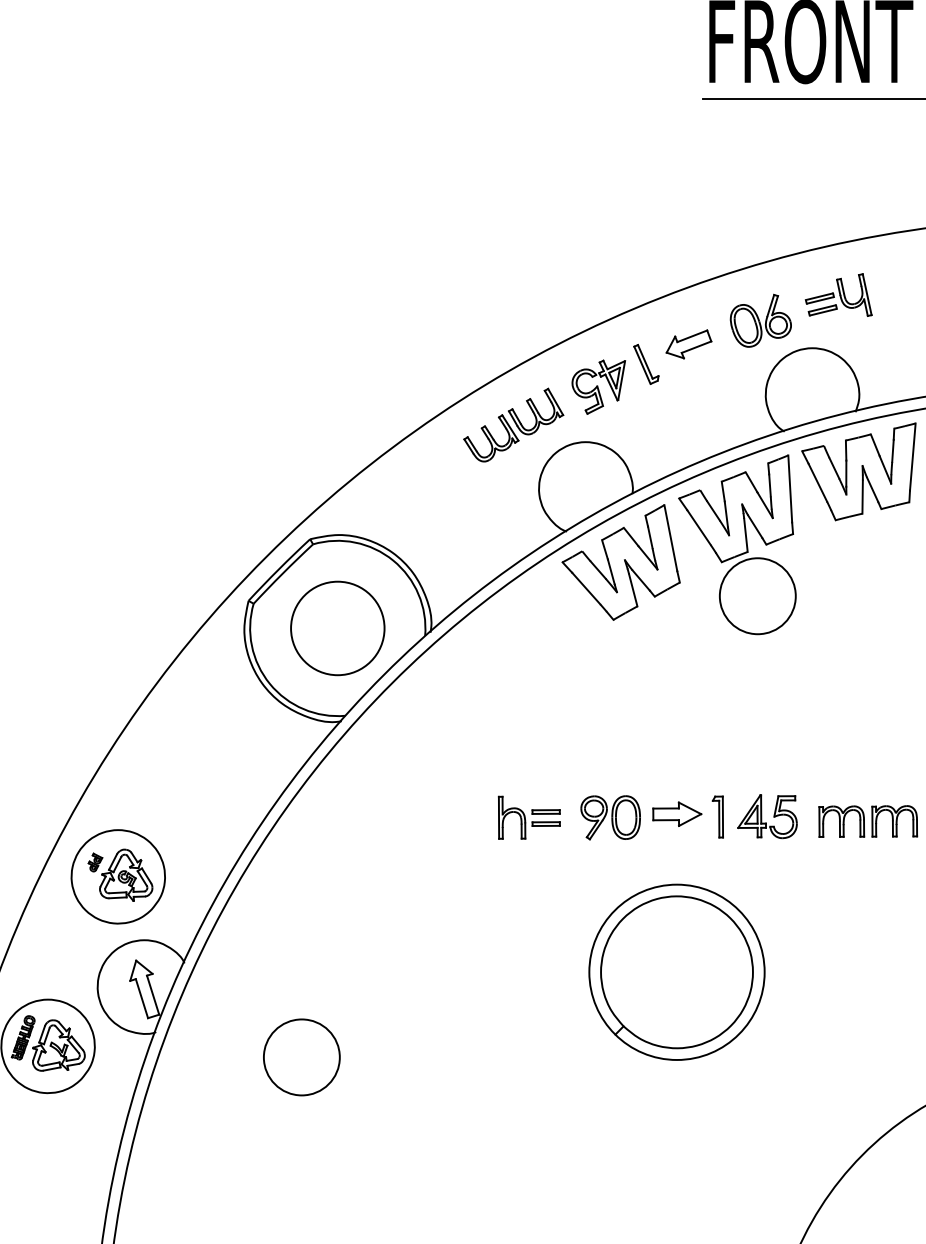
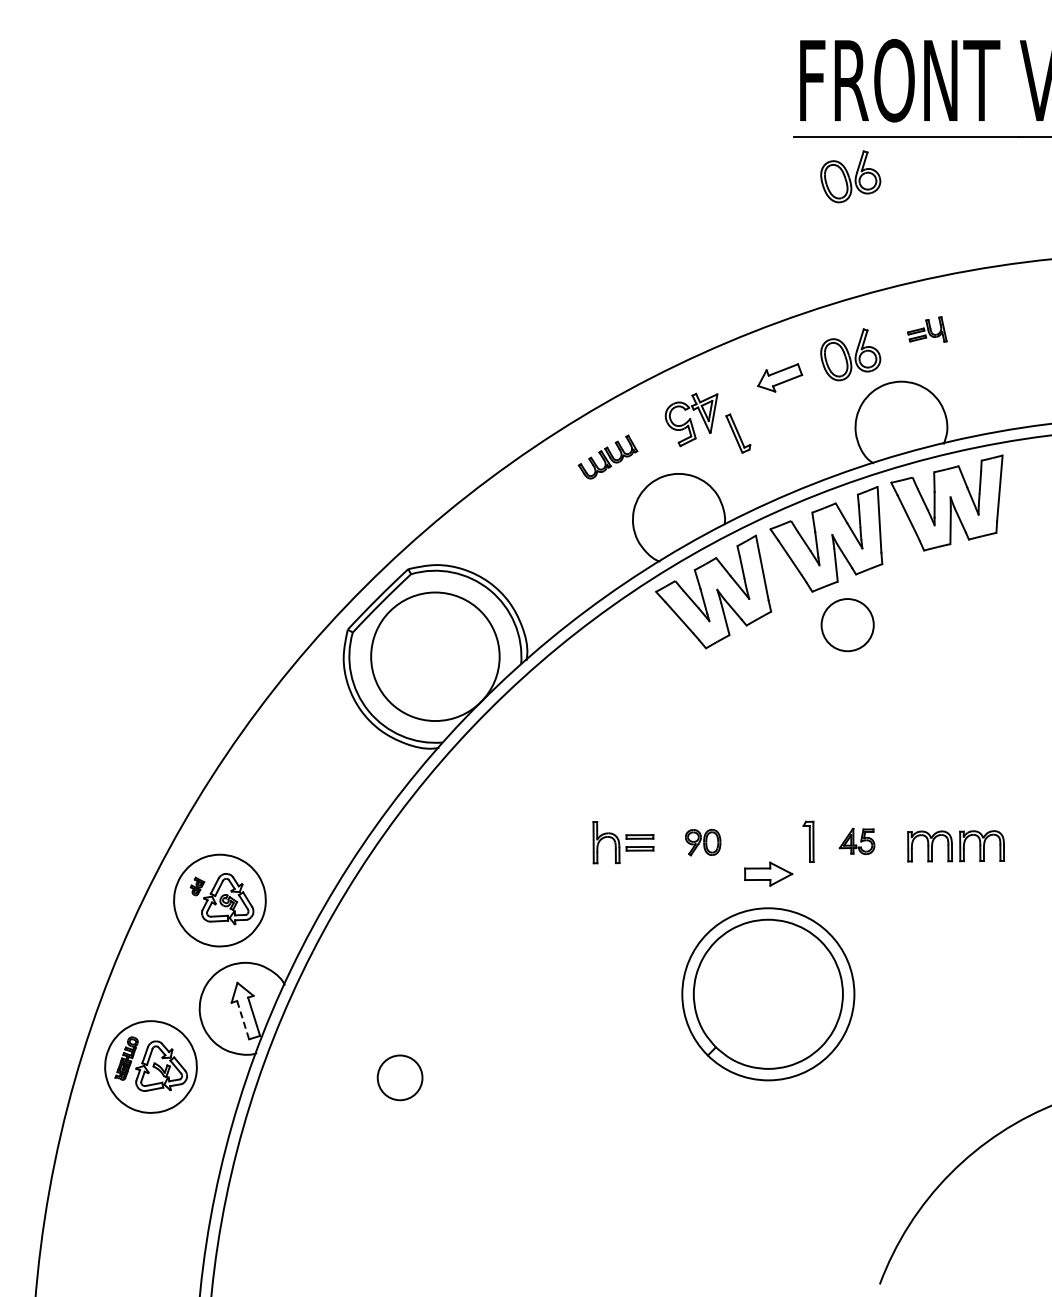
part: (760, 139) -> (850, 176), added
part: (839, 295) -> (927, 329), size x0.6
part: (646, 364) -> (738, 433), moved
part: (513, 424) -> (607, 456), size x0.6
circle: (757, 595) -> (847, 624), size x0.7
circle: (337, 628) -> (435, 656), size x1.4
part: (677, 813) -> (768, 873), moved
part: (766, 816) -> (856, 841), size x0.6
part: (609, 817) -> (702, 842), size x0.6
line: (142, 998) -> (243, 1020), solid -> dashed
circle: (301, 1057) -> (399, 1077), size x0.6

